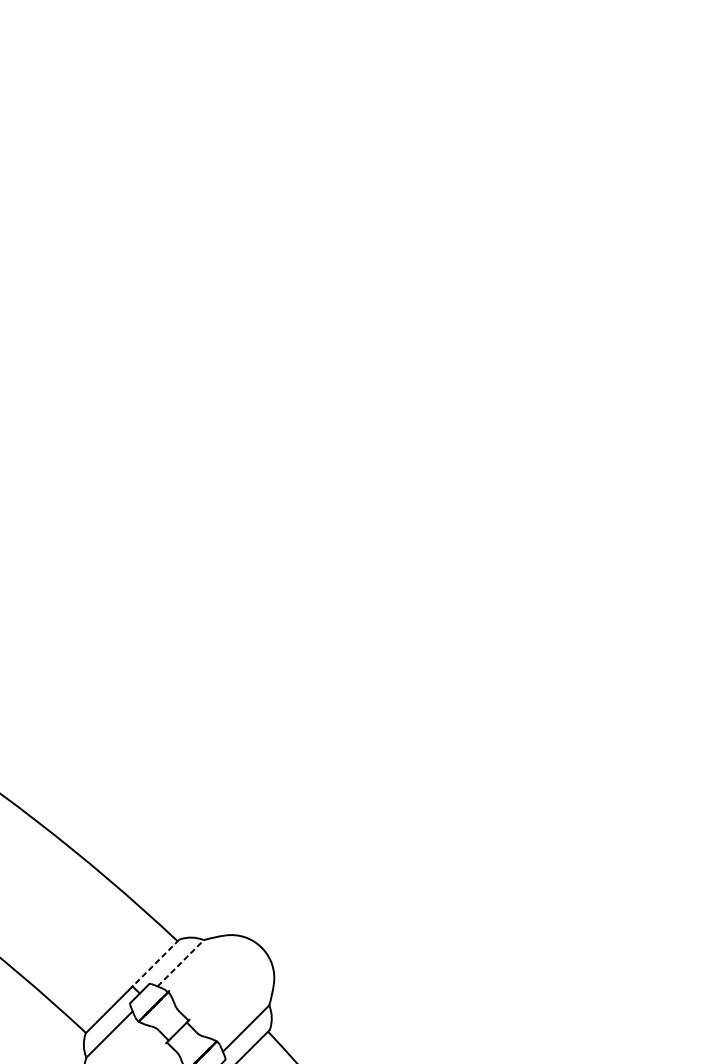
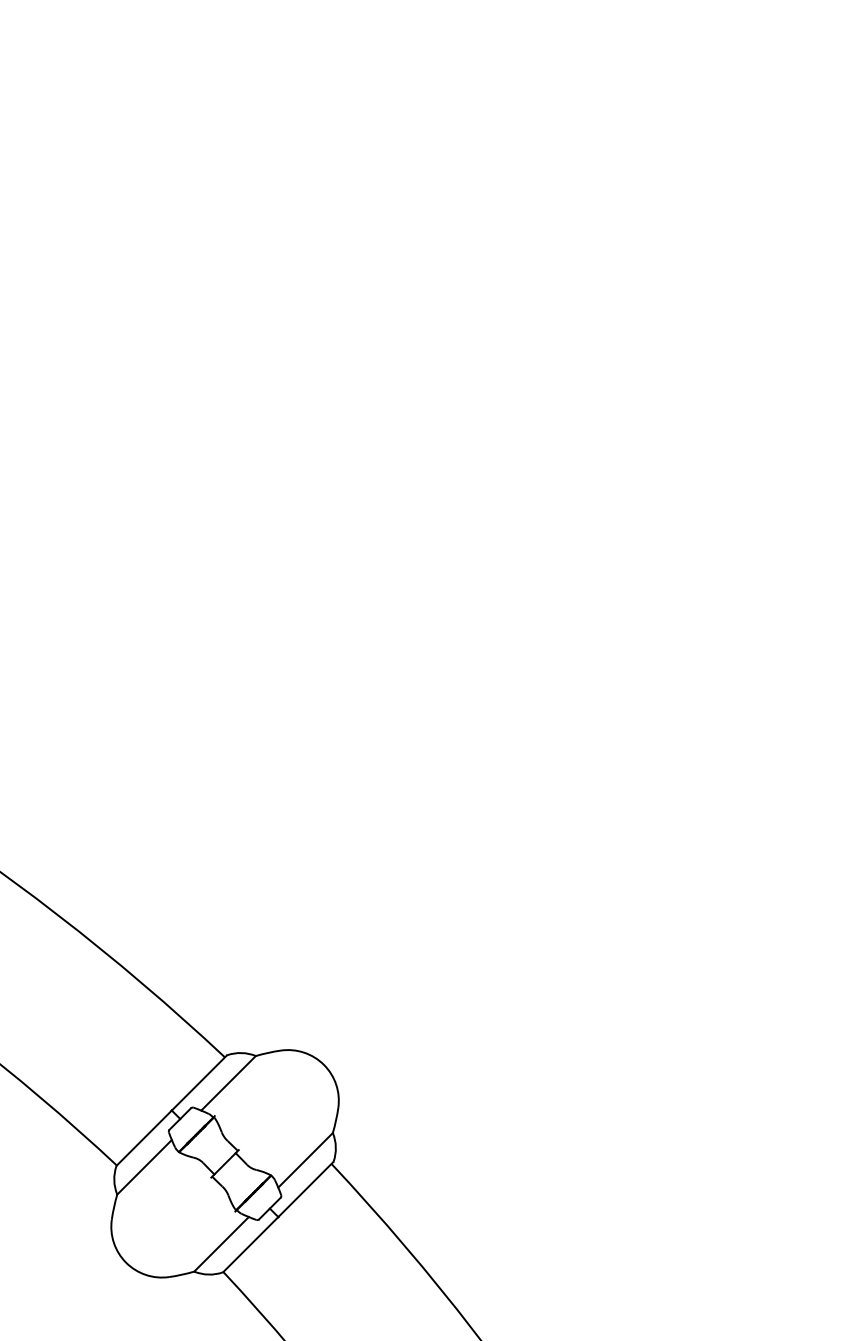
line: (156, 963) -> (199, 1083), dashed -> solid
line: (180, 963) -> (228, 1083), dashed -> solid

